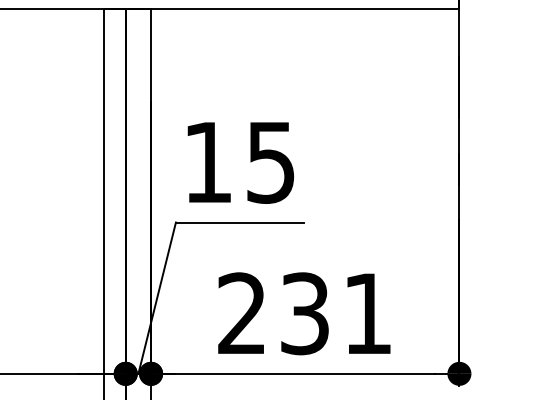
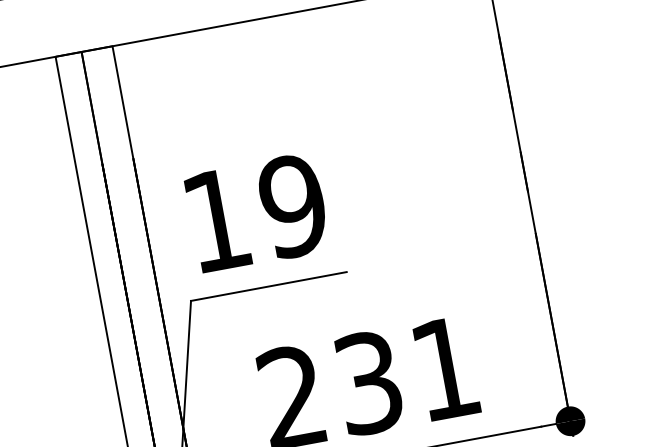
text: (270, 162) -> (292, 206), 15 -> 19

